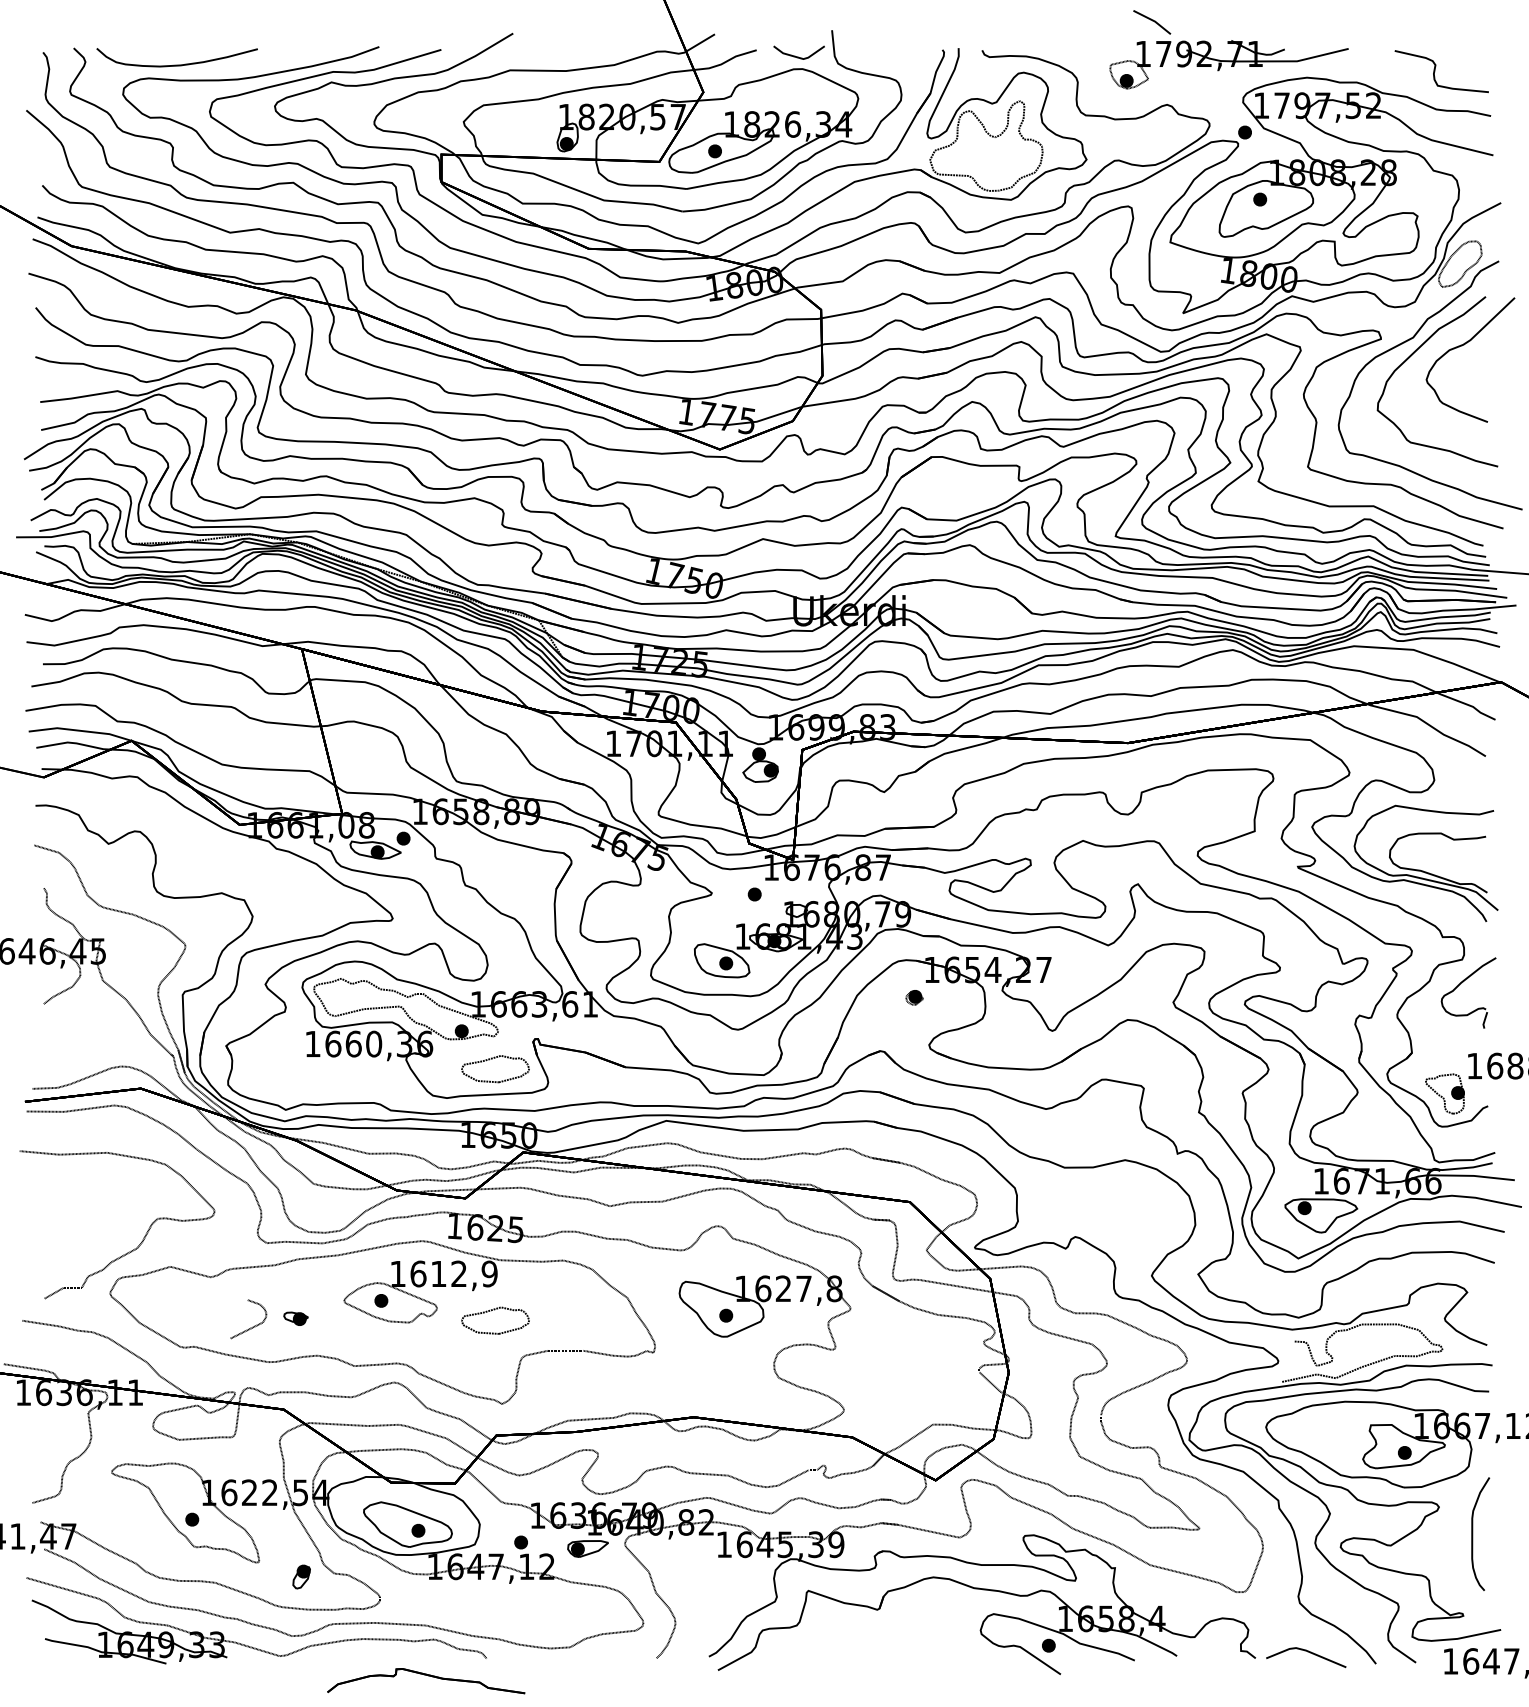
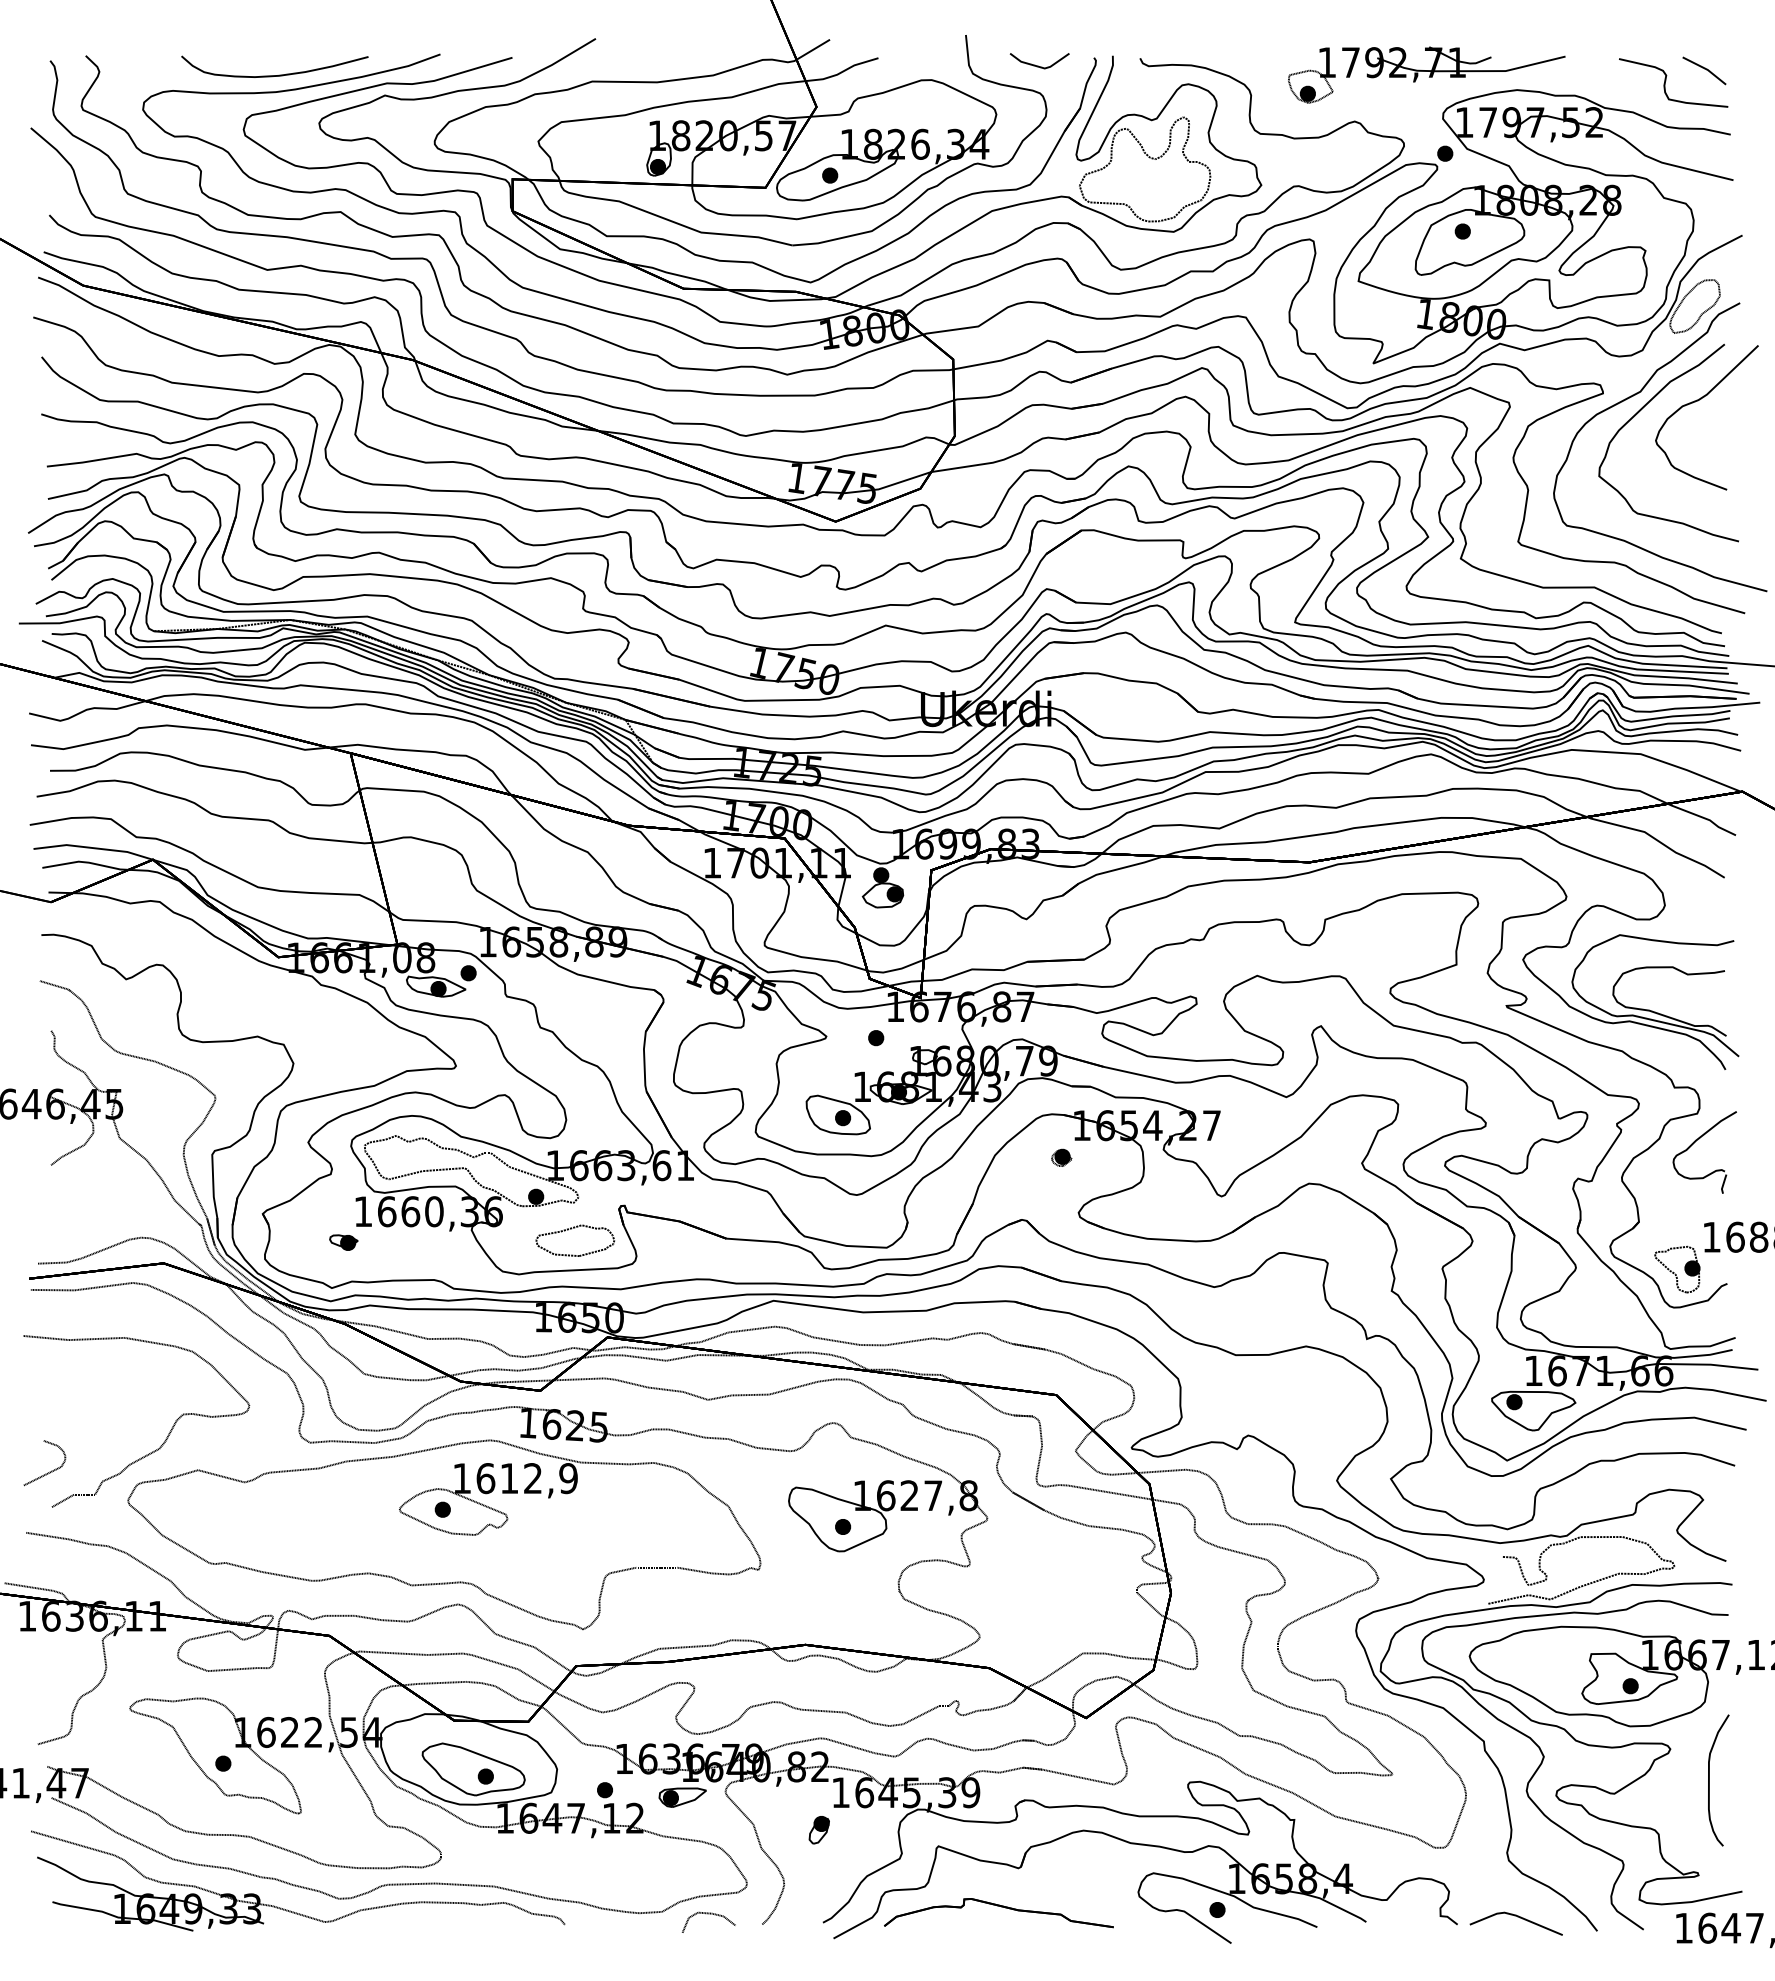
line: (1152, 21) -> (1704, 69), moved
line: (798, 56) -> (1038, 65), moved
curve: (176, 65) -> (274, 75), moved
part: (492, 1311) -> (571, 1521), removed
part: (295, 1318) -> (343, 1242), moved
curve: (252, 1326) -> (49, 1471), moved
part: (300, 1577) -> (818, 1830), moved
curve: (610, 1649) -> (708, 1914), added
part: (428, 1676) -> (1001, 1907), moved

